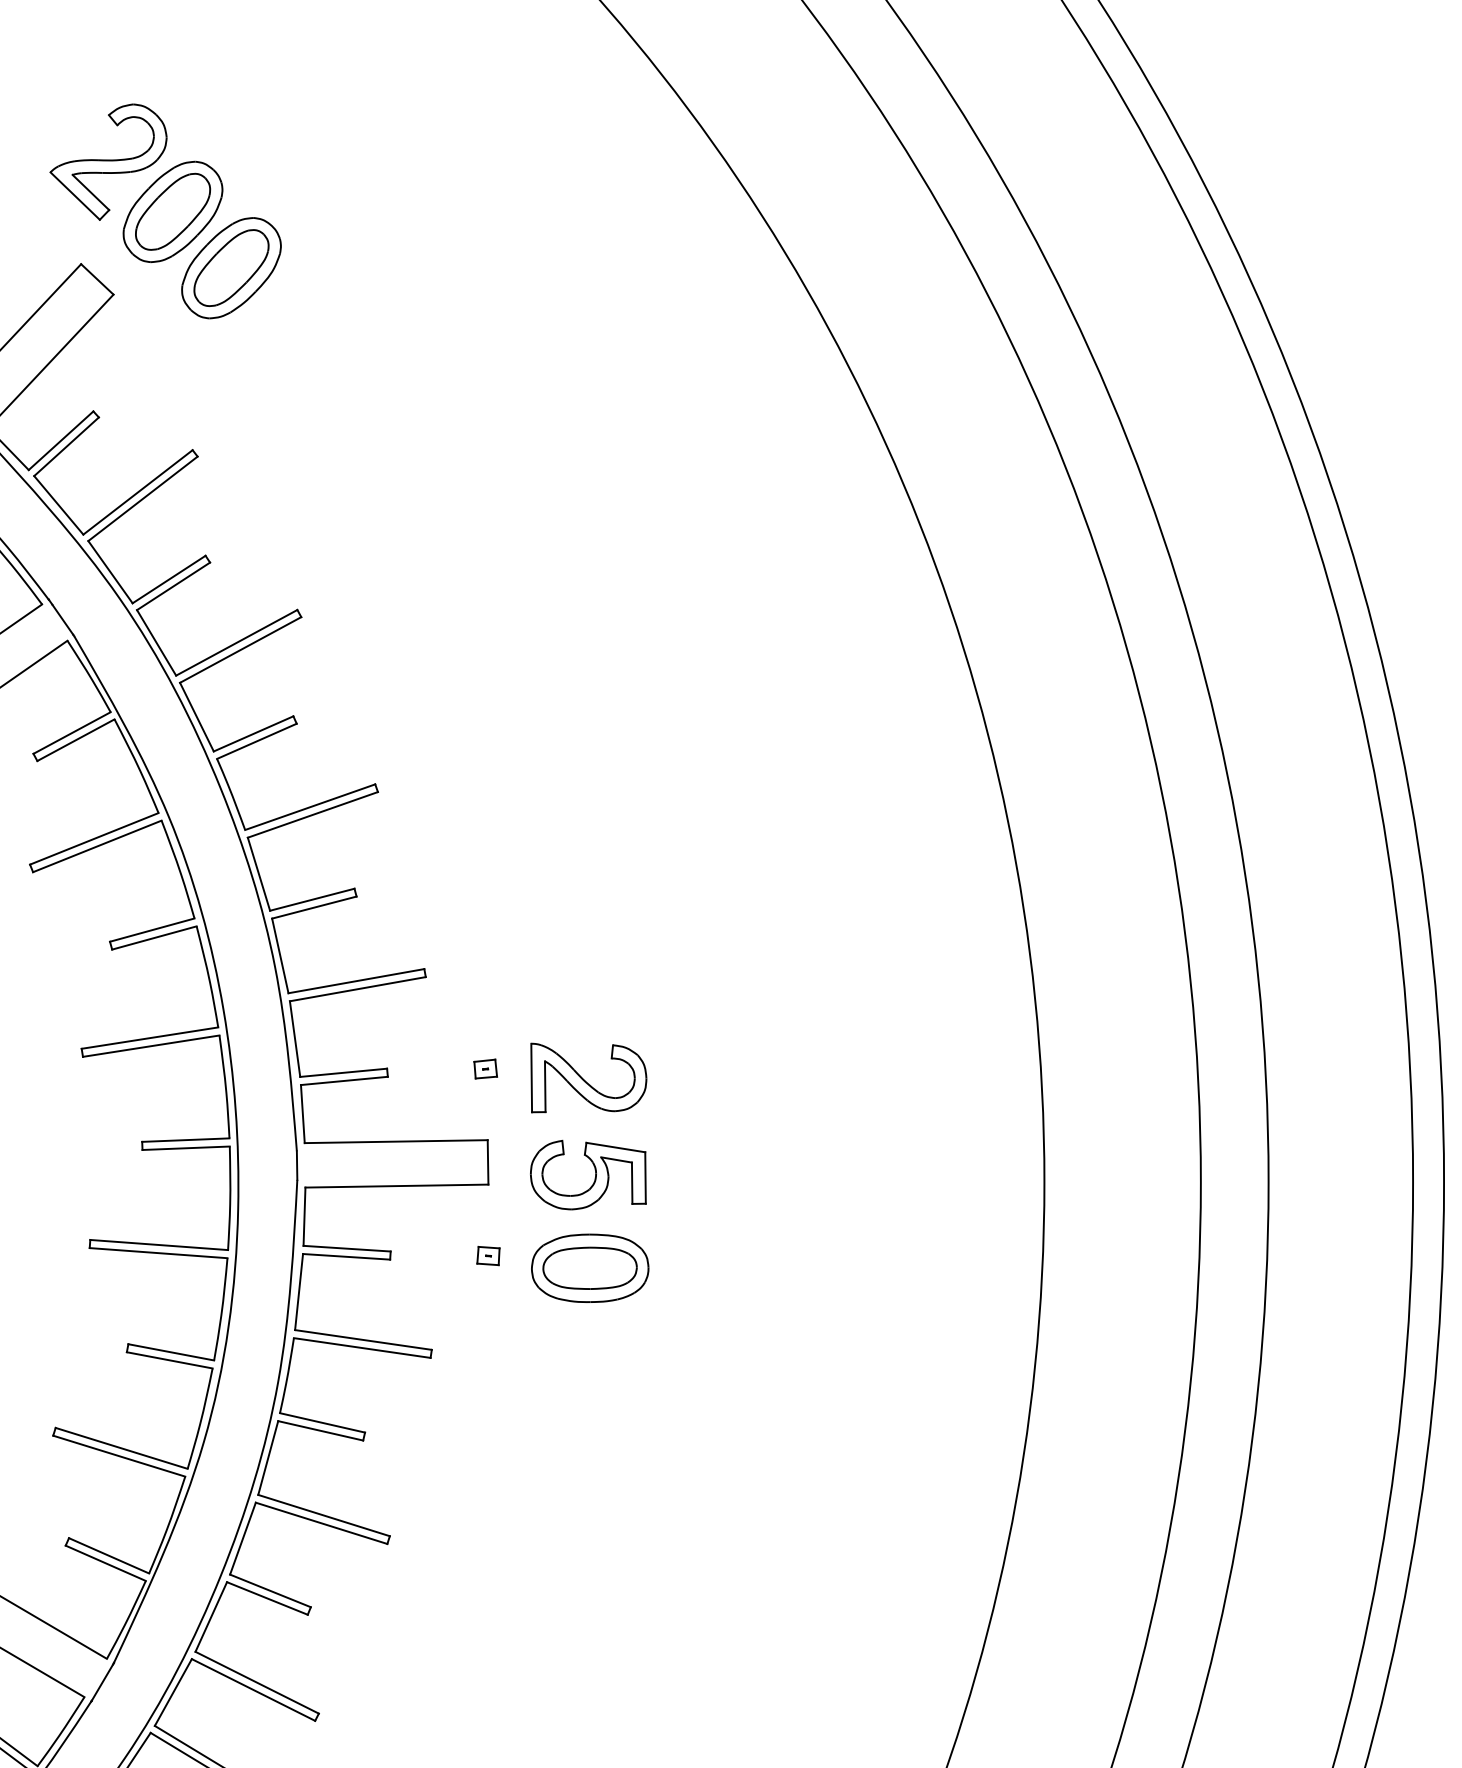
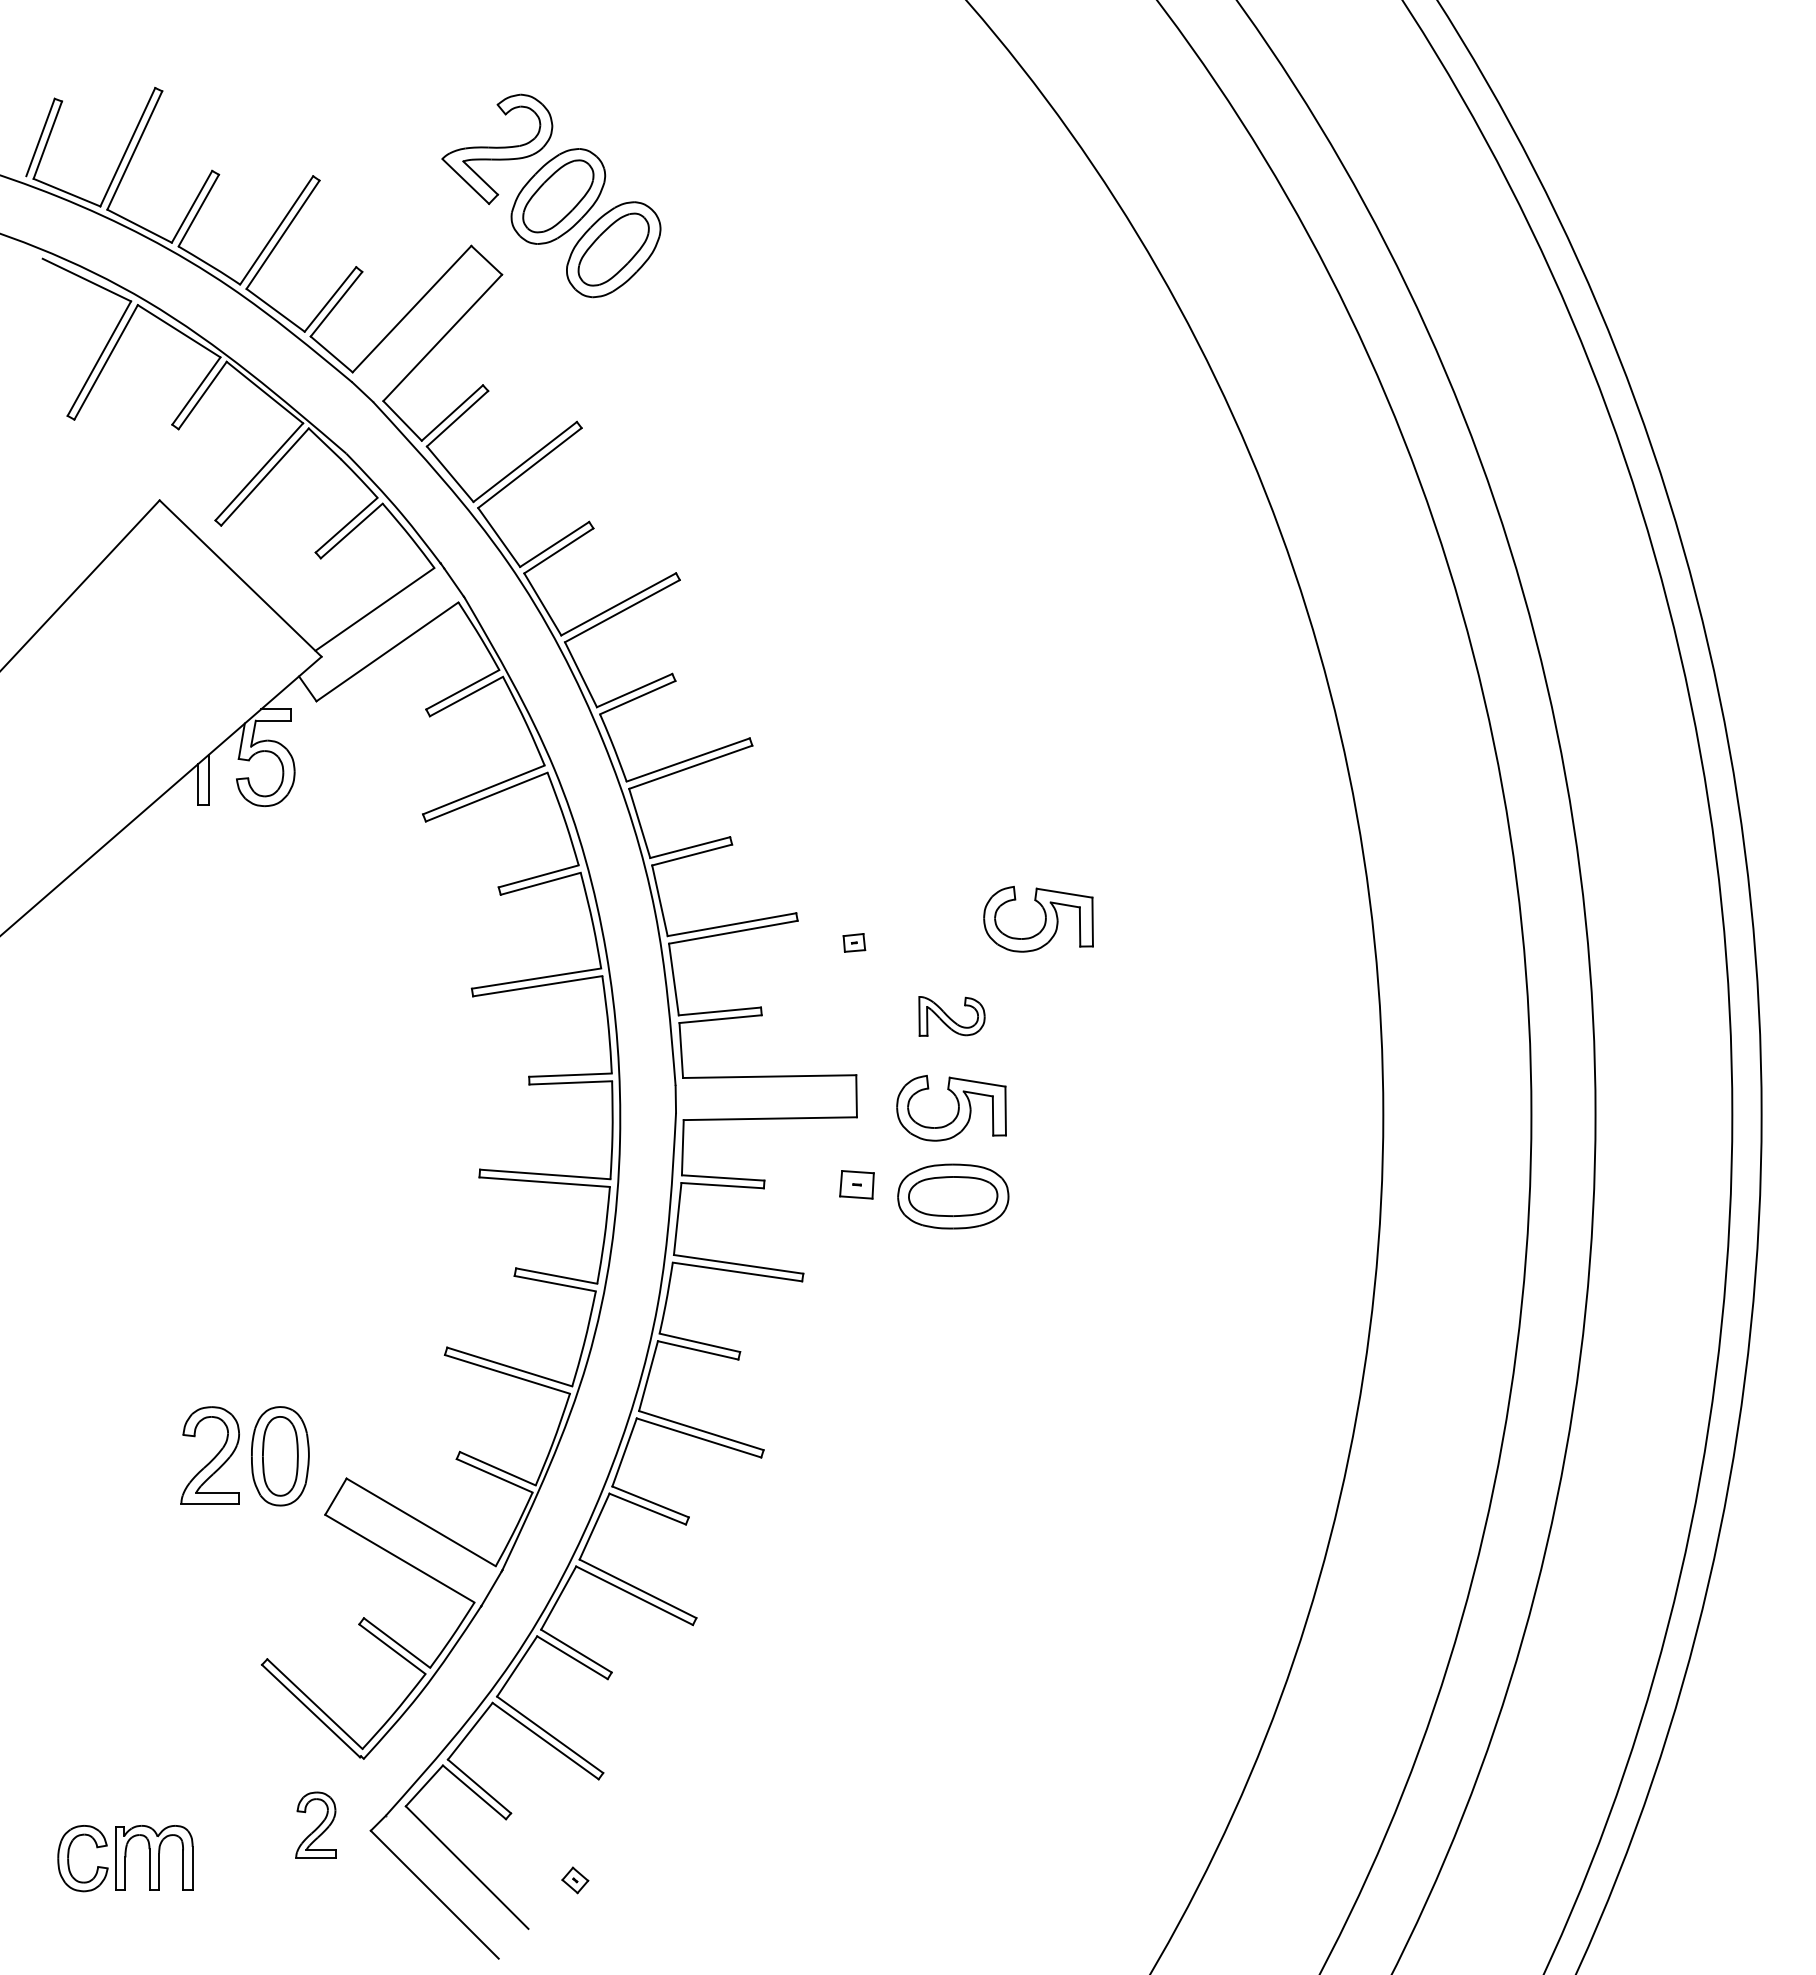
part: (686, 976) -> (1044, 920), added
part: (485, 1068) -> (854, 942), moved
part: (588, 1078) -> (951, 1016), size x0.6
part: (487, 1255) -> (856, 1184), size x1.6

